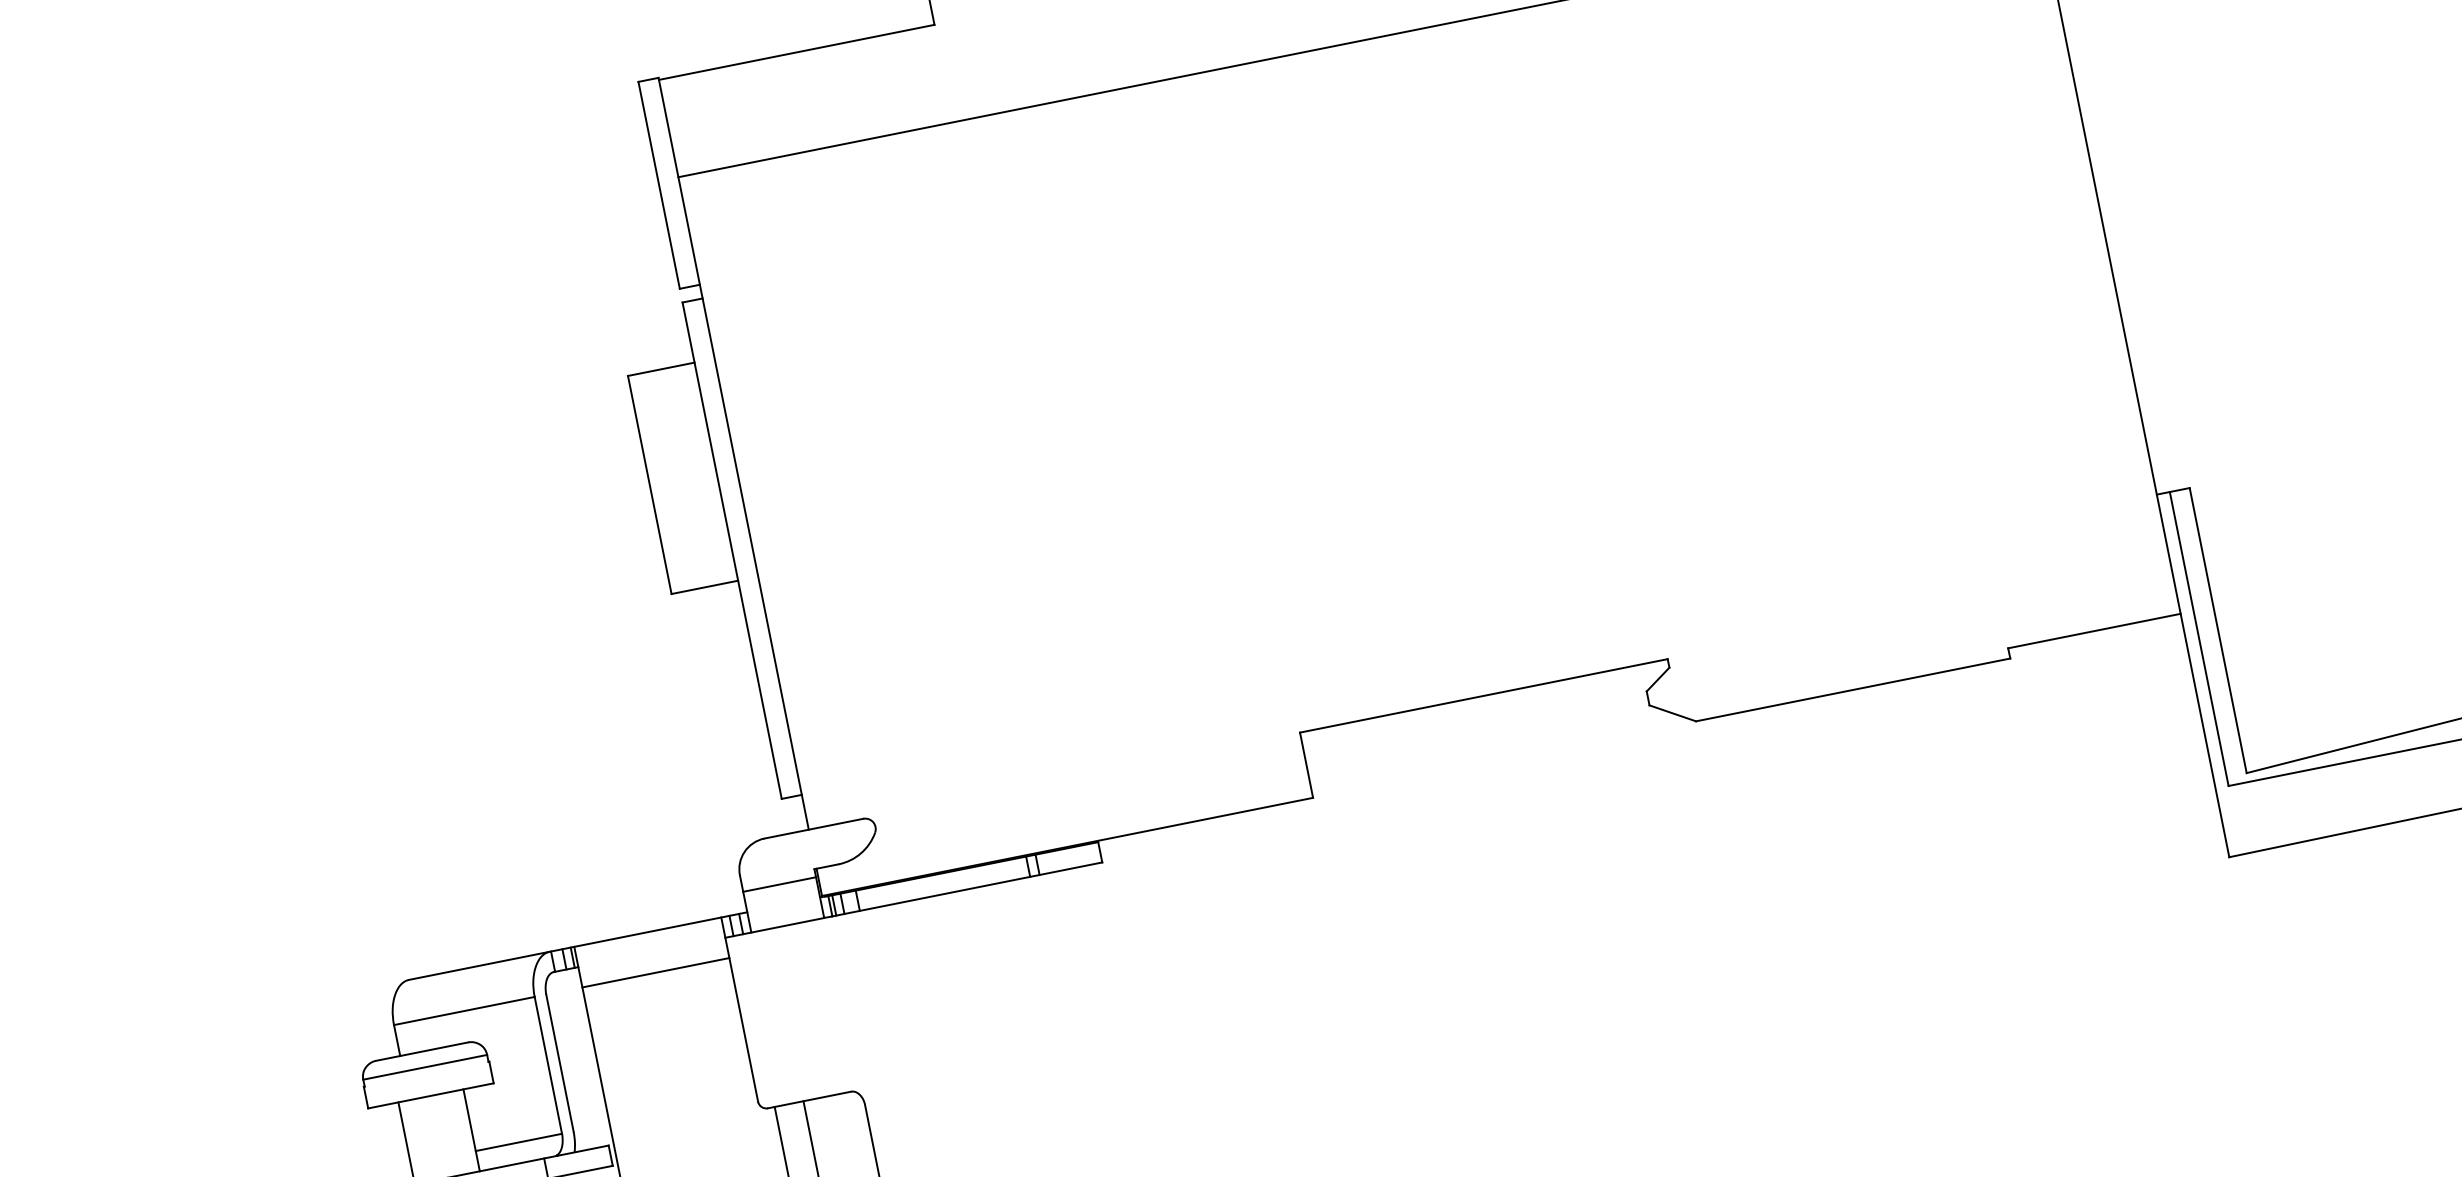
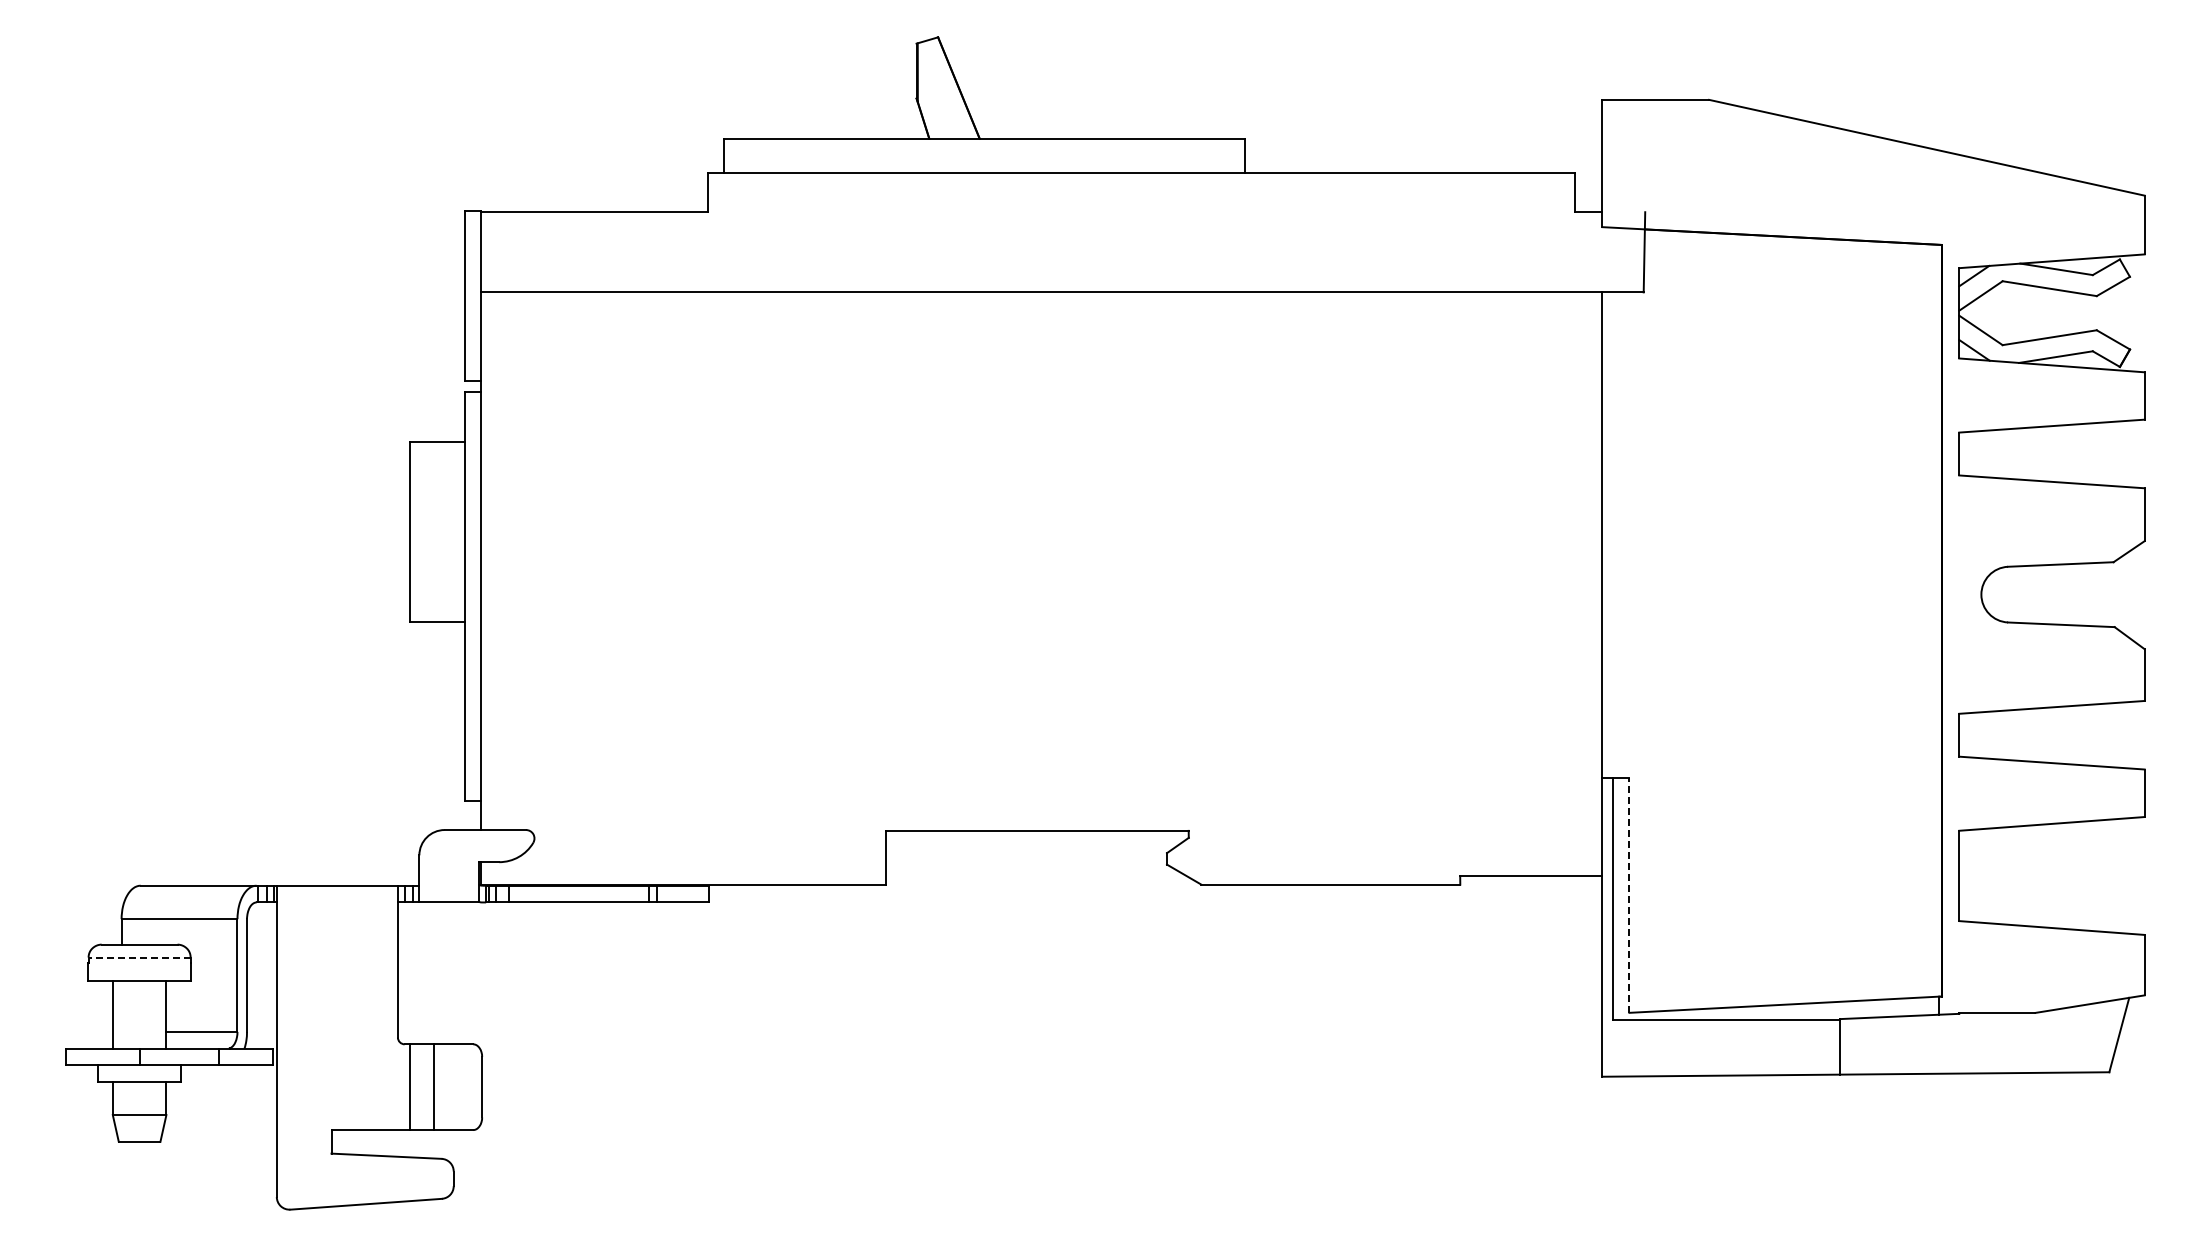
line: (2218, 629) -> (1629, 894), solid -> dashed
line: (779, 884) -> (449, 868), removed
line: (654, 973) -> (336, 919), removed
line: (425, 1067) -> (139, 957), solid -> dashed

